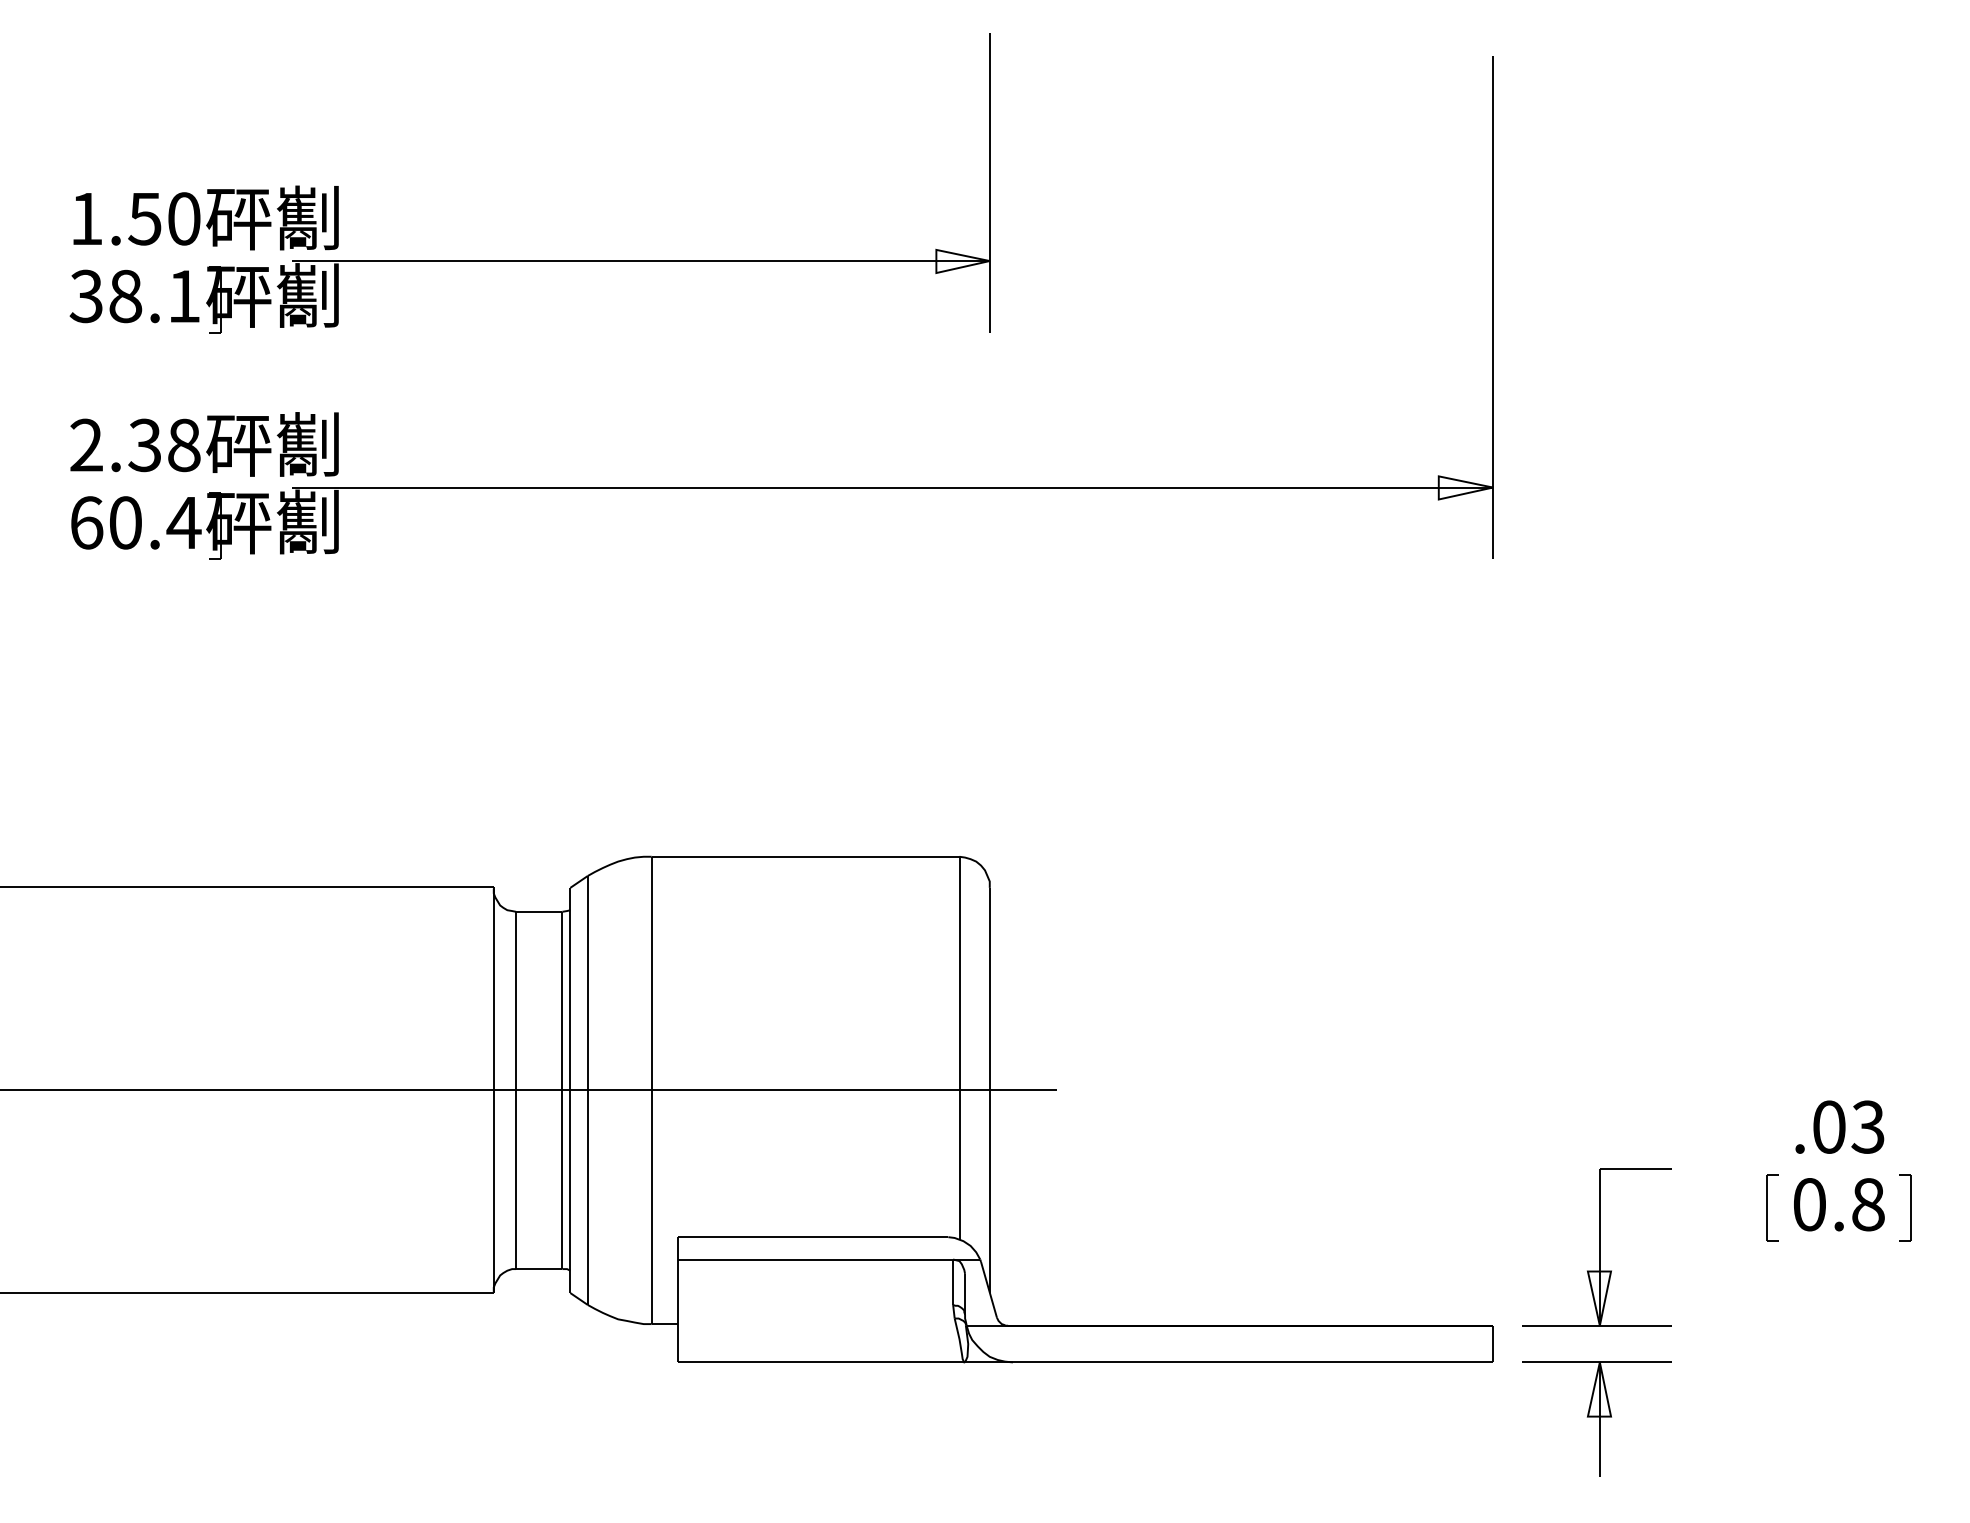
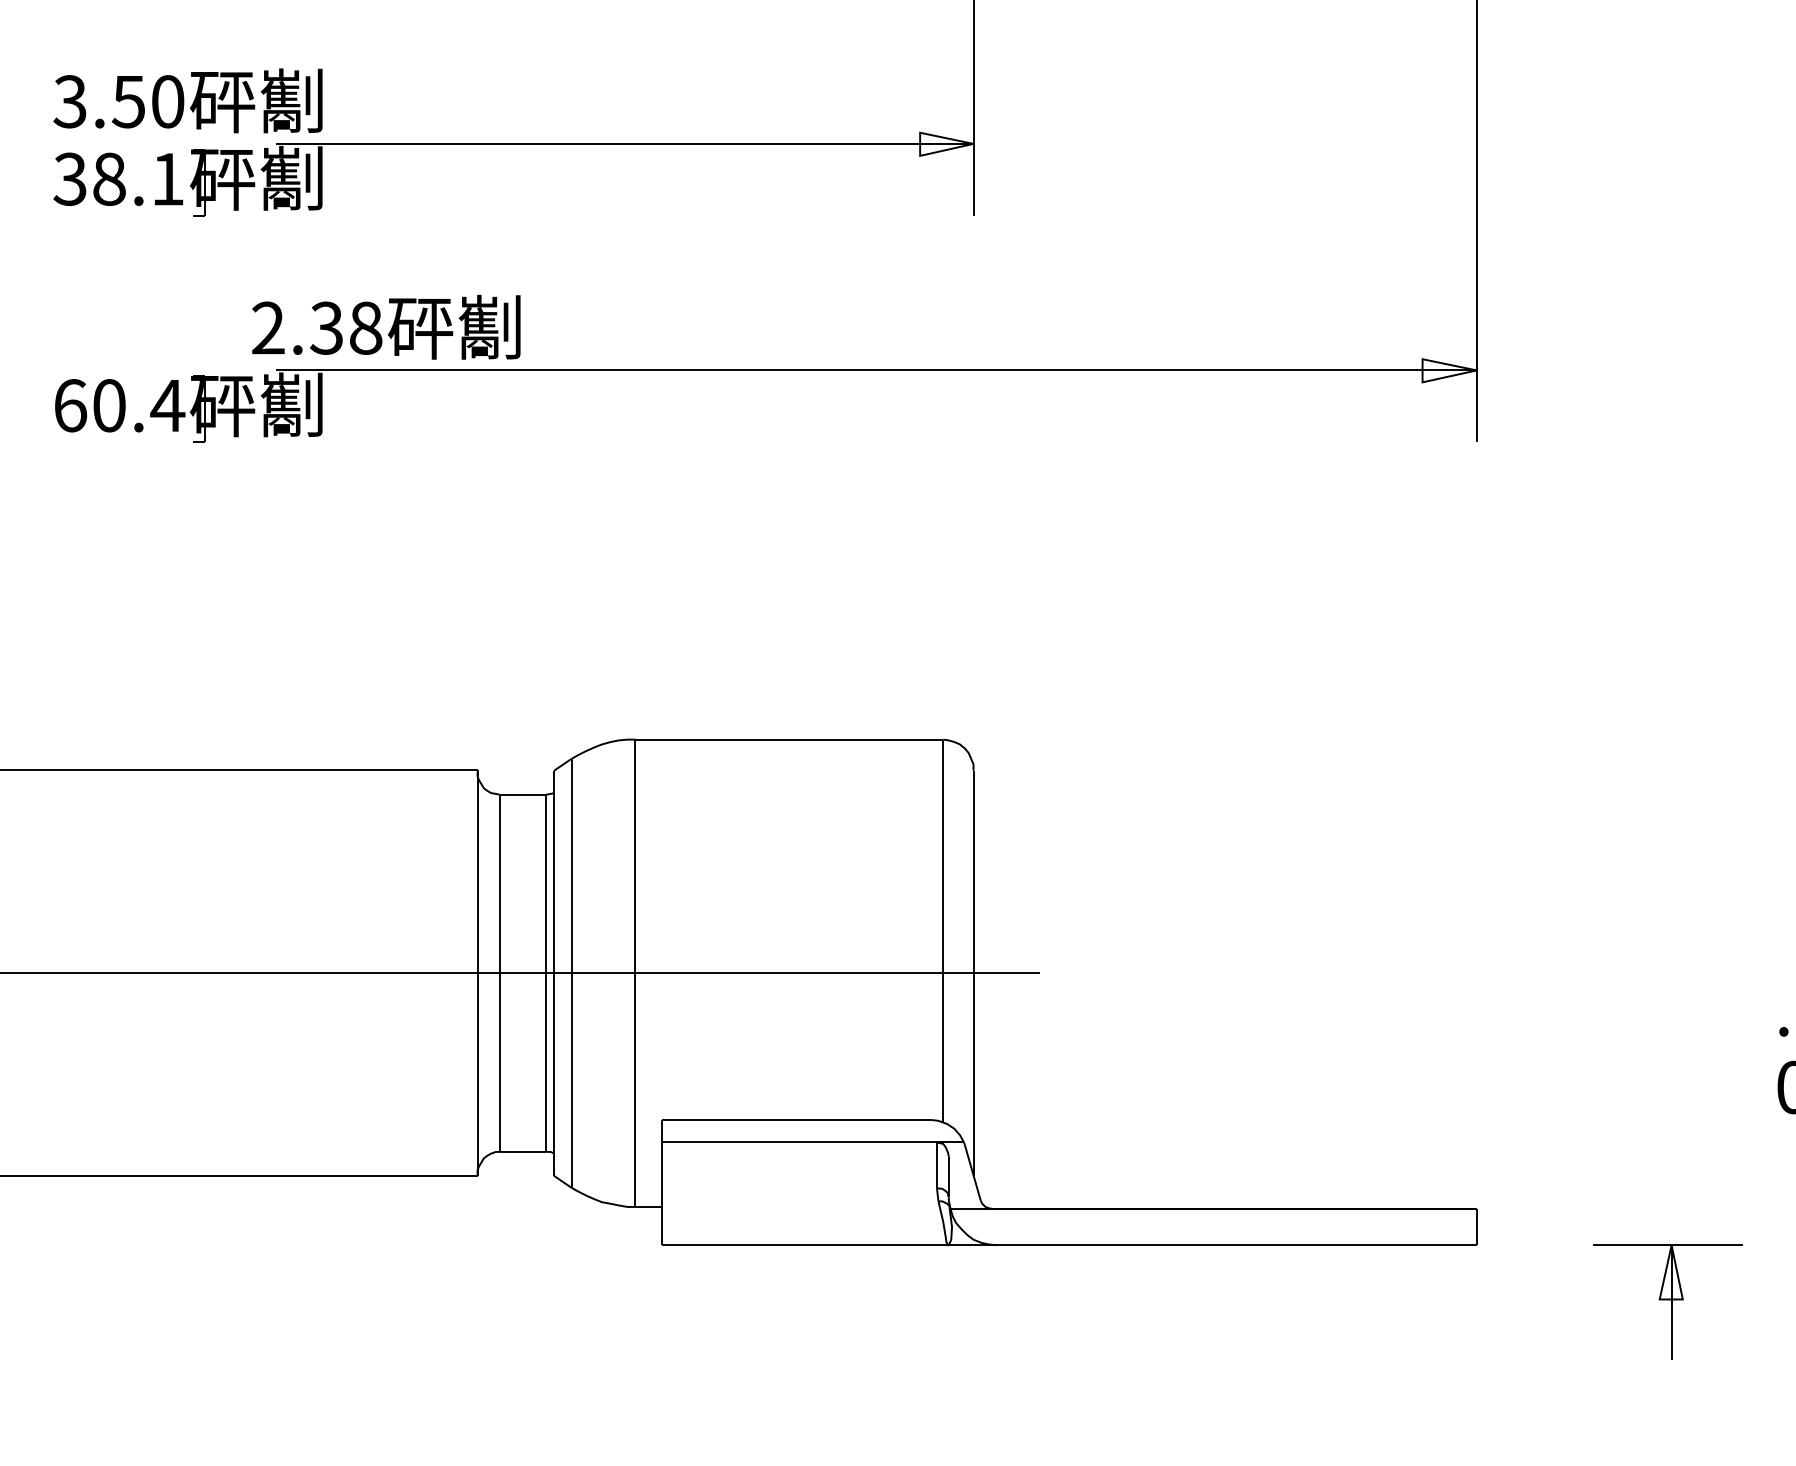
text: (85, 218) -> (69, 101), 1.50 -> 3.50
text: (204, 444) -> (386, 327), moved
part: (1772, 1207) -> (1756, 1090), removed
part: (1596, 1247) -> (1580, 1130), removed
part: (1596, 1418) -> (1668, 1301), moved

